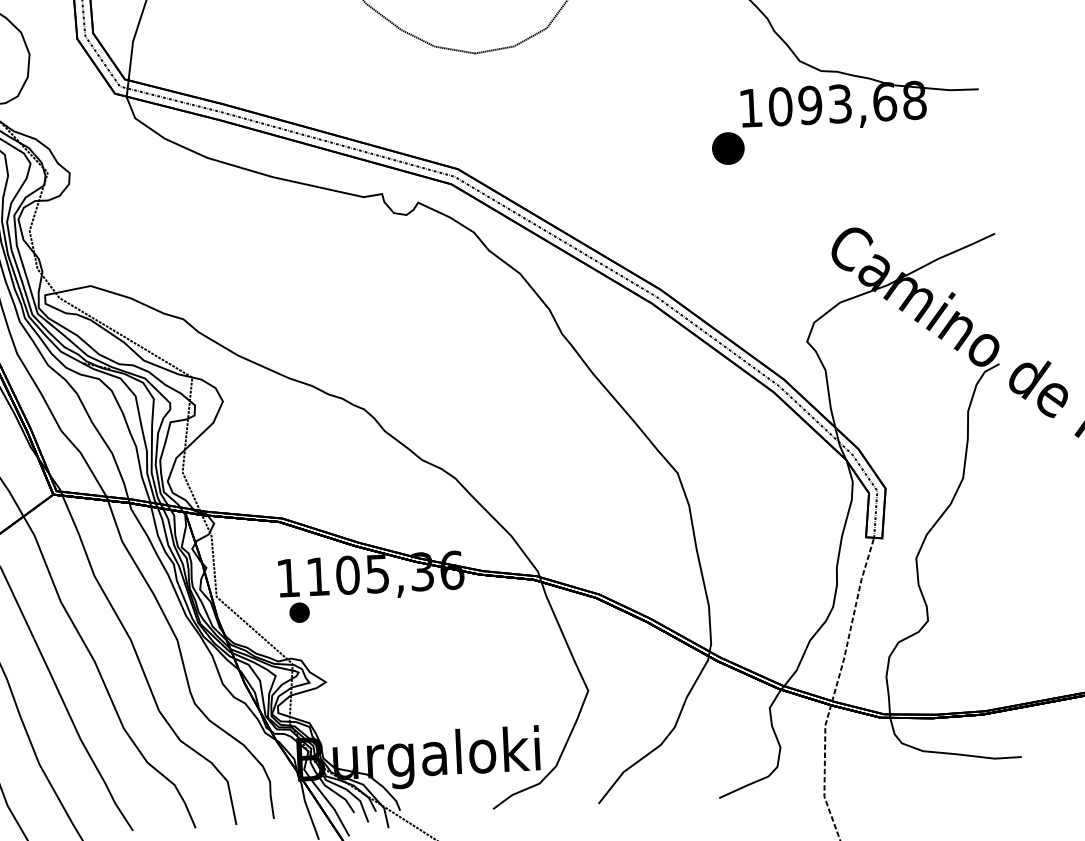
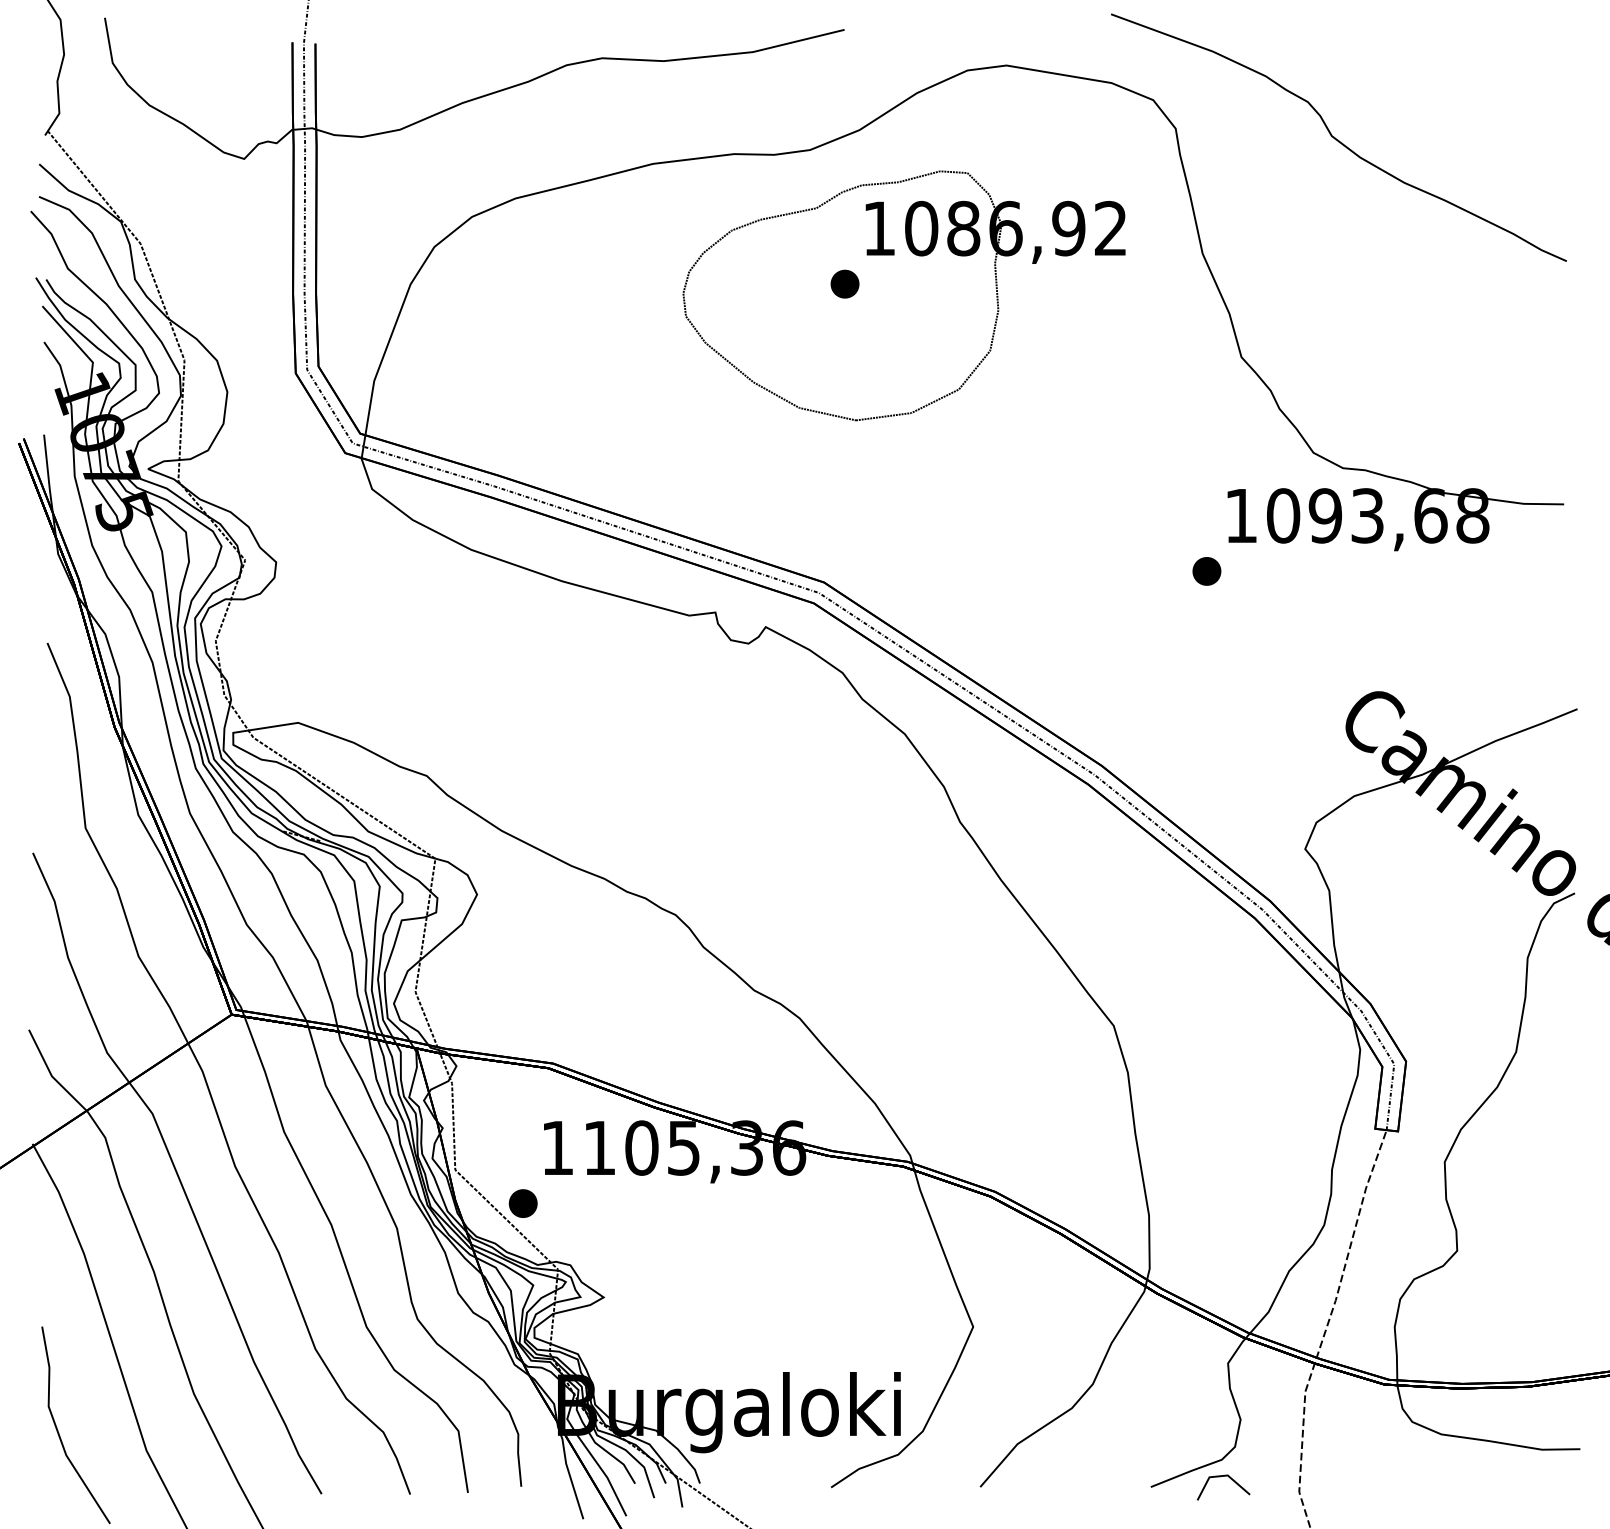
part: (728, 148) -> (1206, 571), size x0.62
part: (299, 612) -> (522, 1203), moved
line: (768, 789) -> (1220, 1477), added

